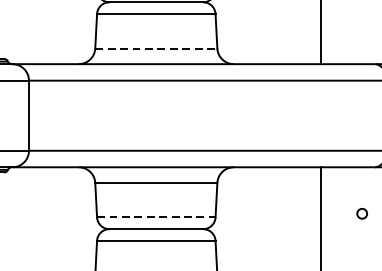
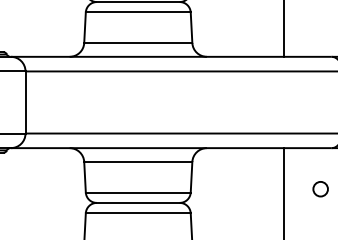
line: (156, 49) -> (138, 43), dashed -> solid
circle: (362, 213) -> (320, 189), size x1.67
line: (156, 217) -> (138, 192), dashed -> solid

